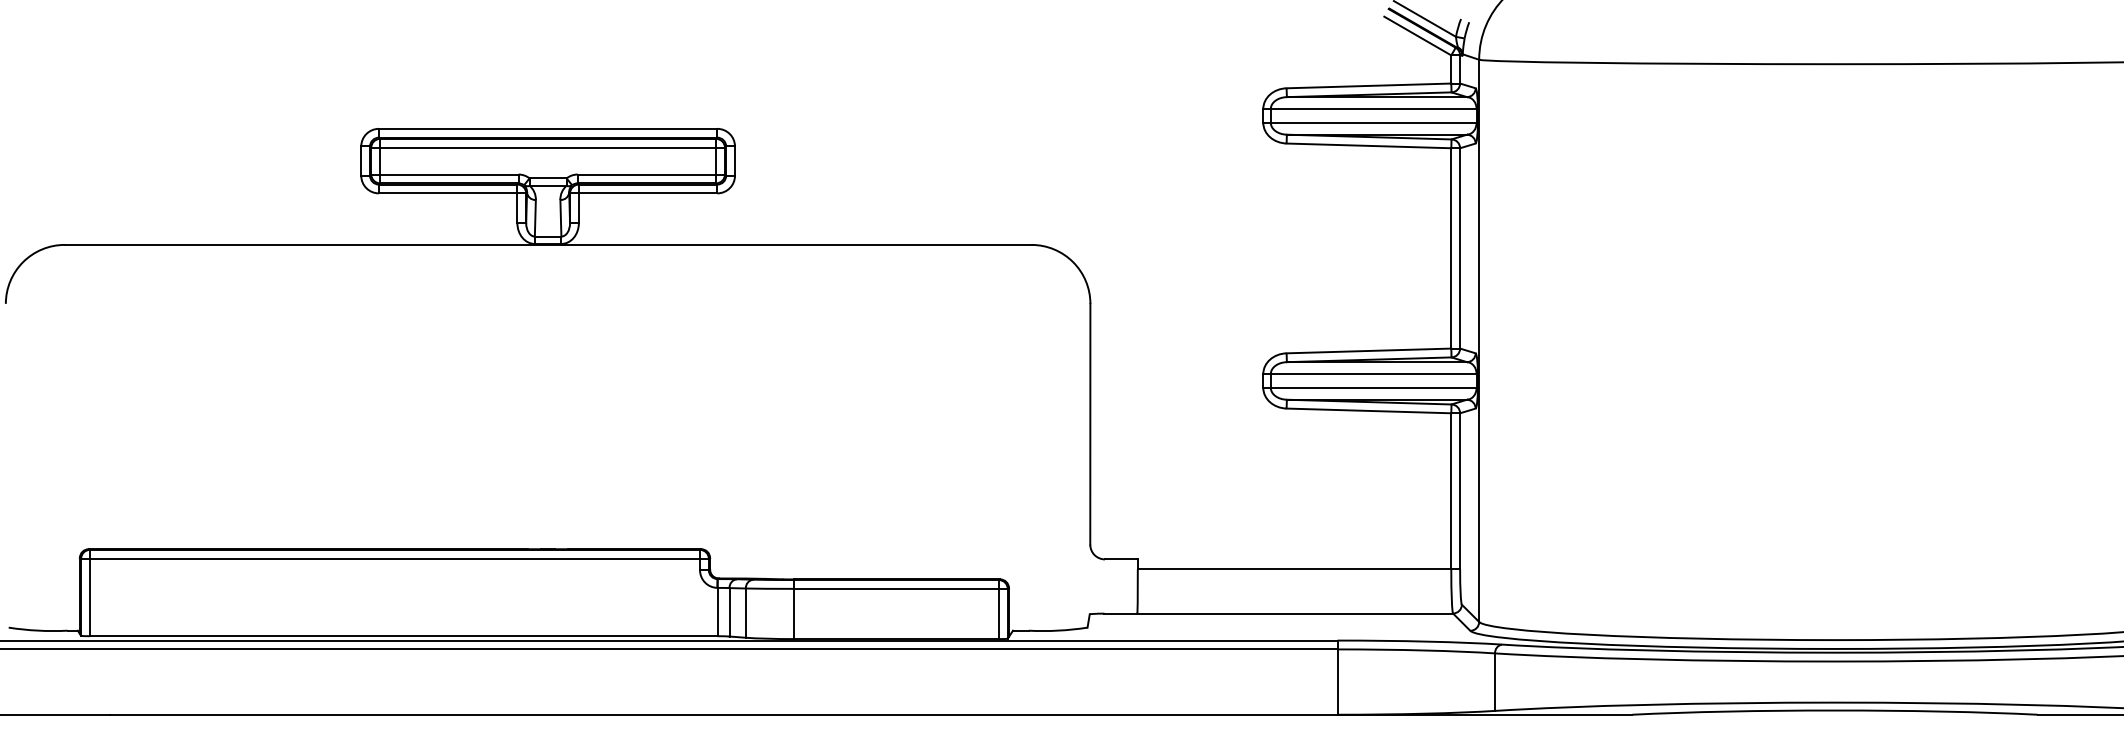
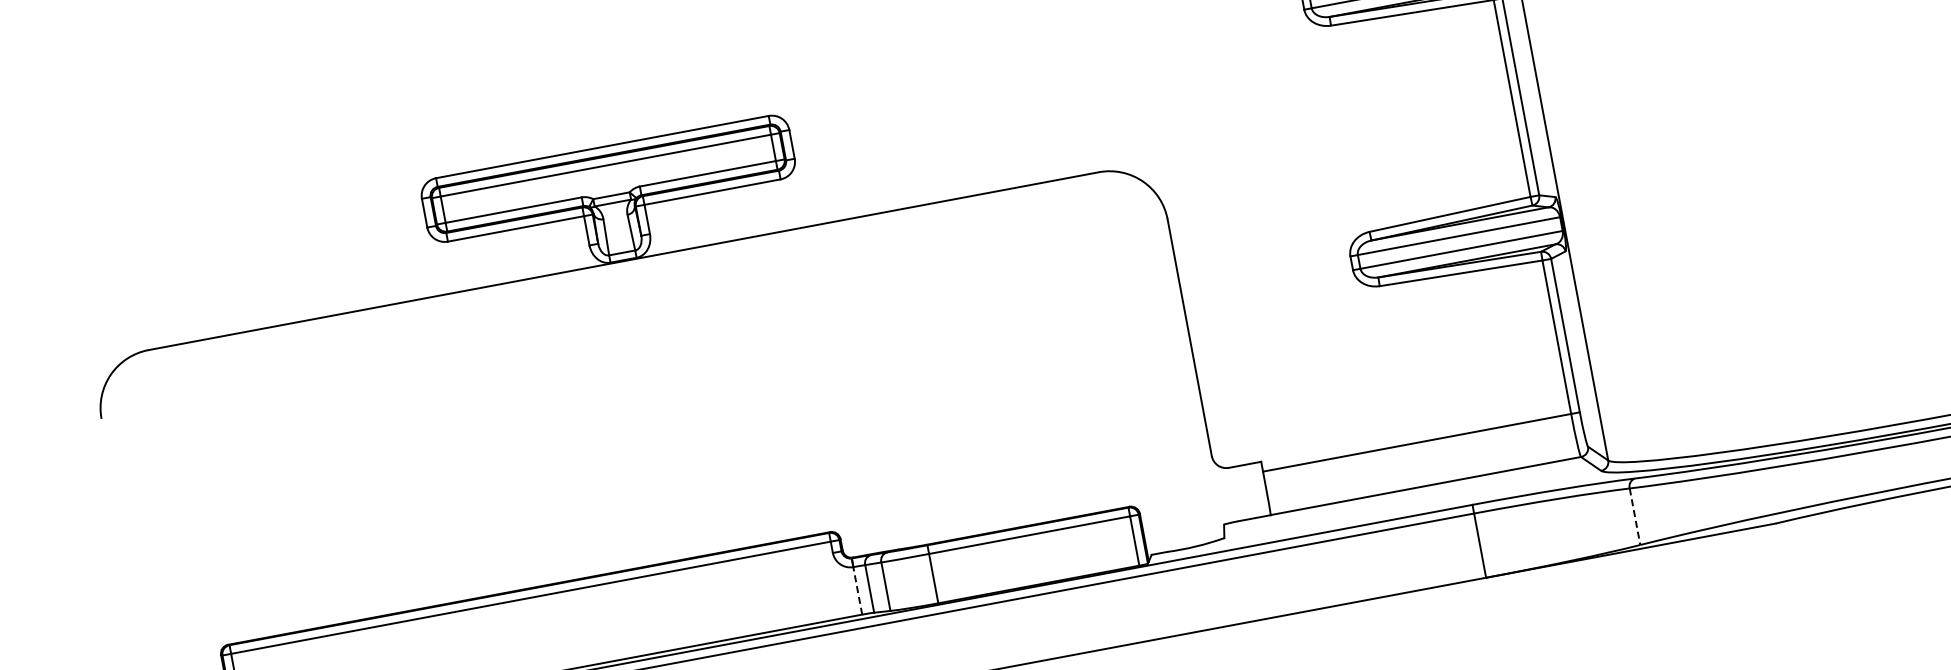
line: (717, 611) -> (857, 590), solid -> dashed
line: (1495, 682) -> (1635, 517), solid -> dashed

